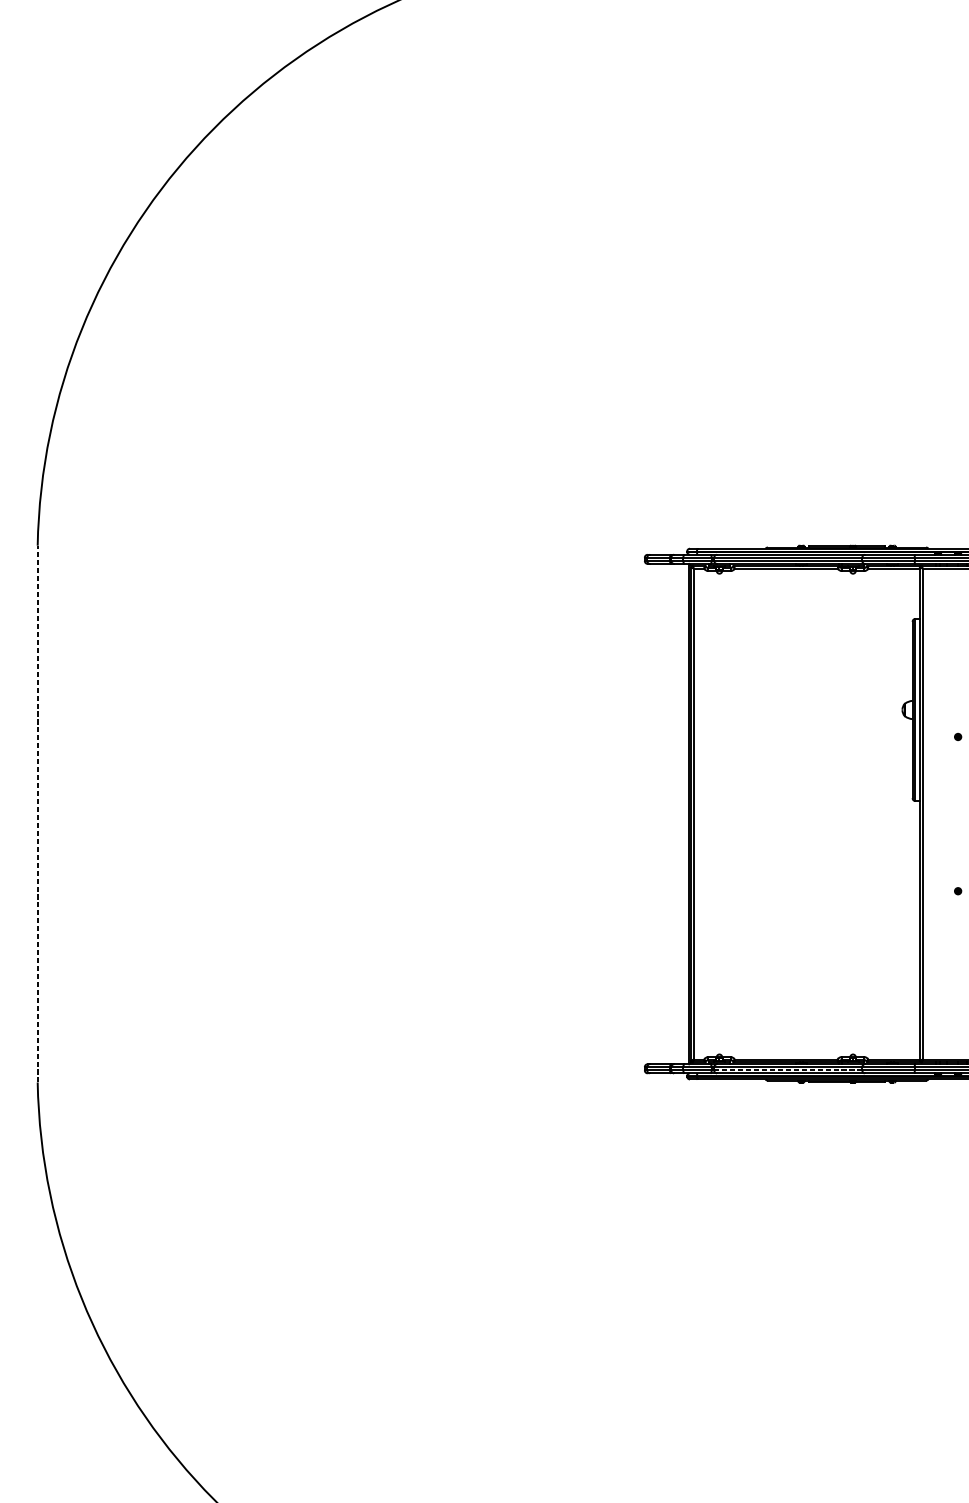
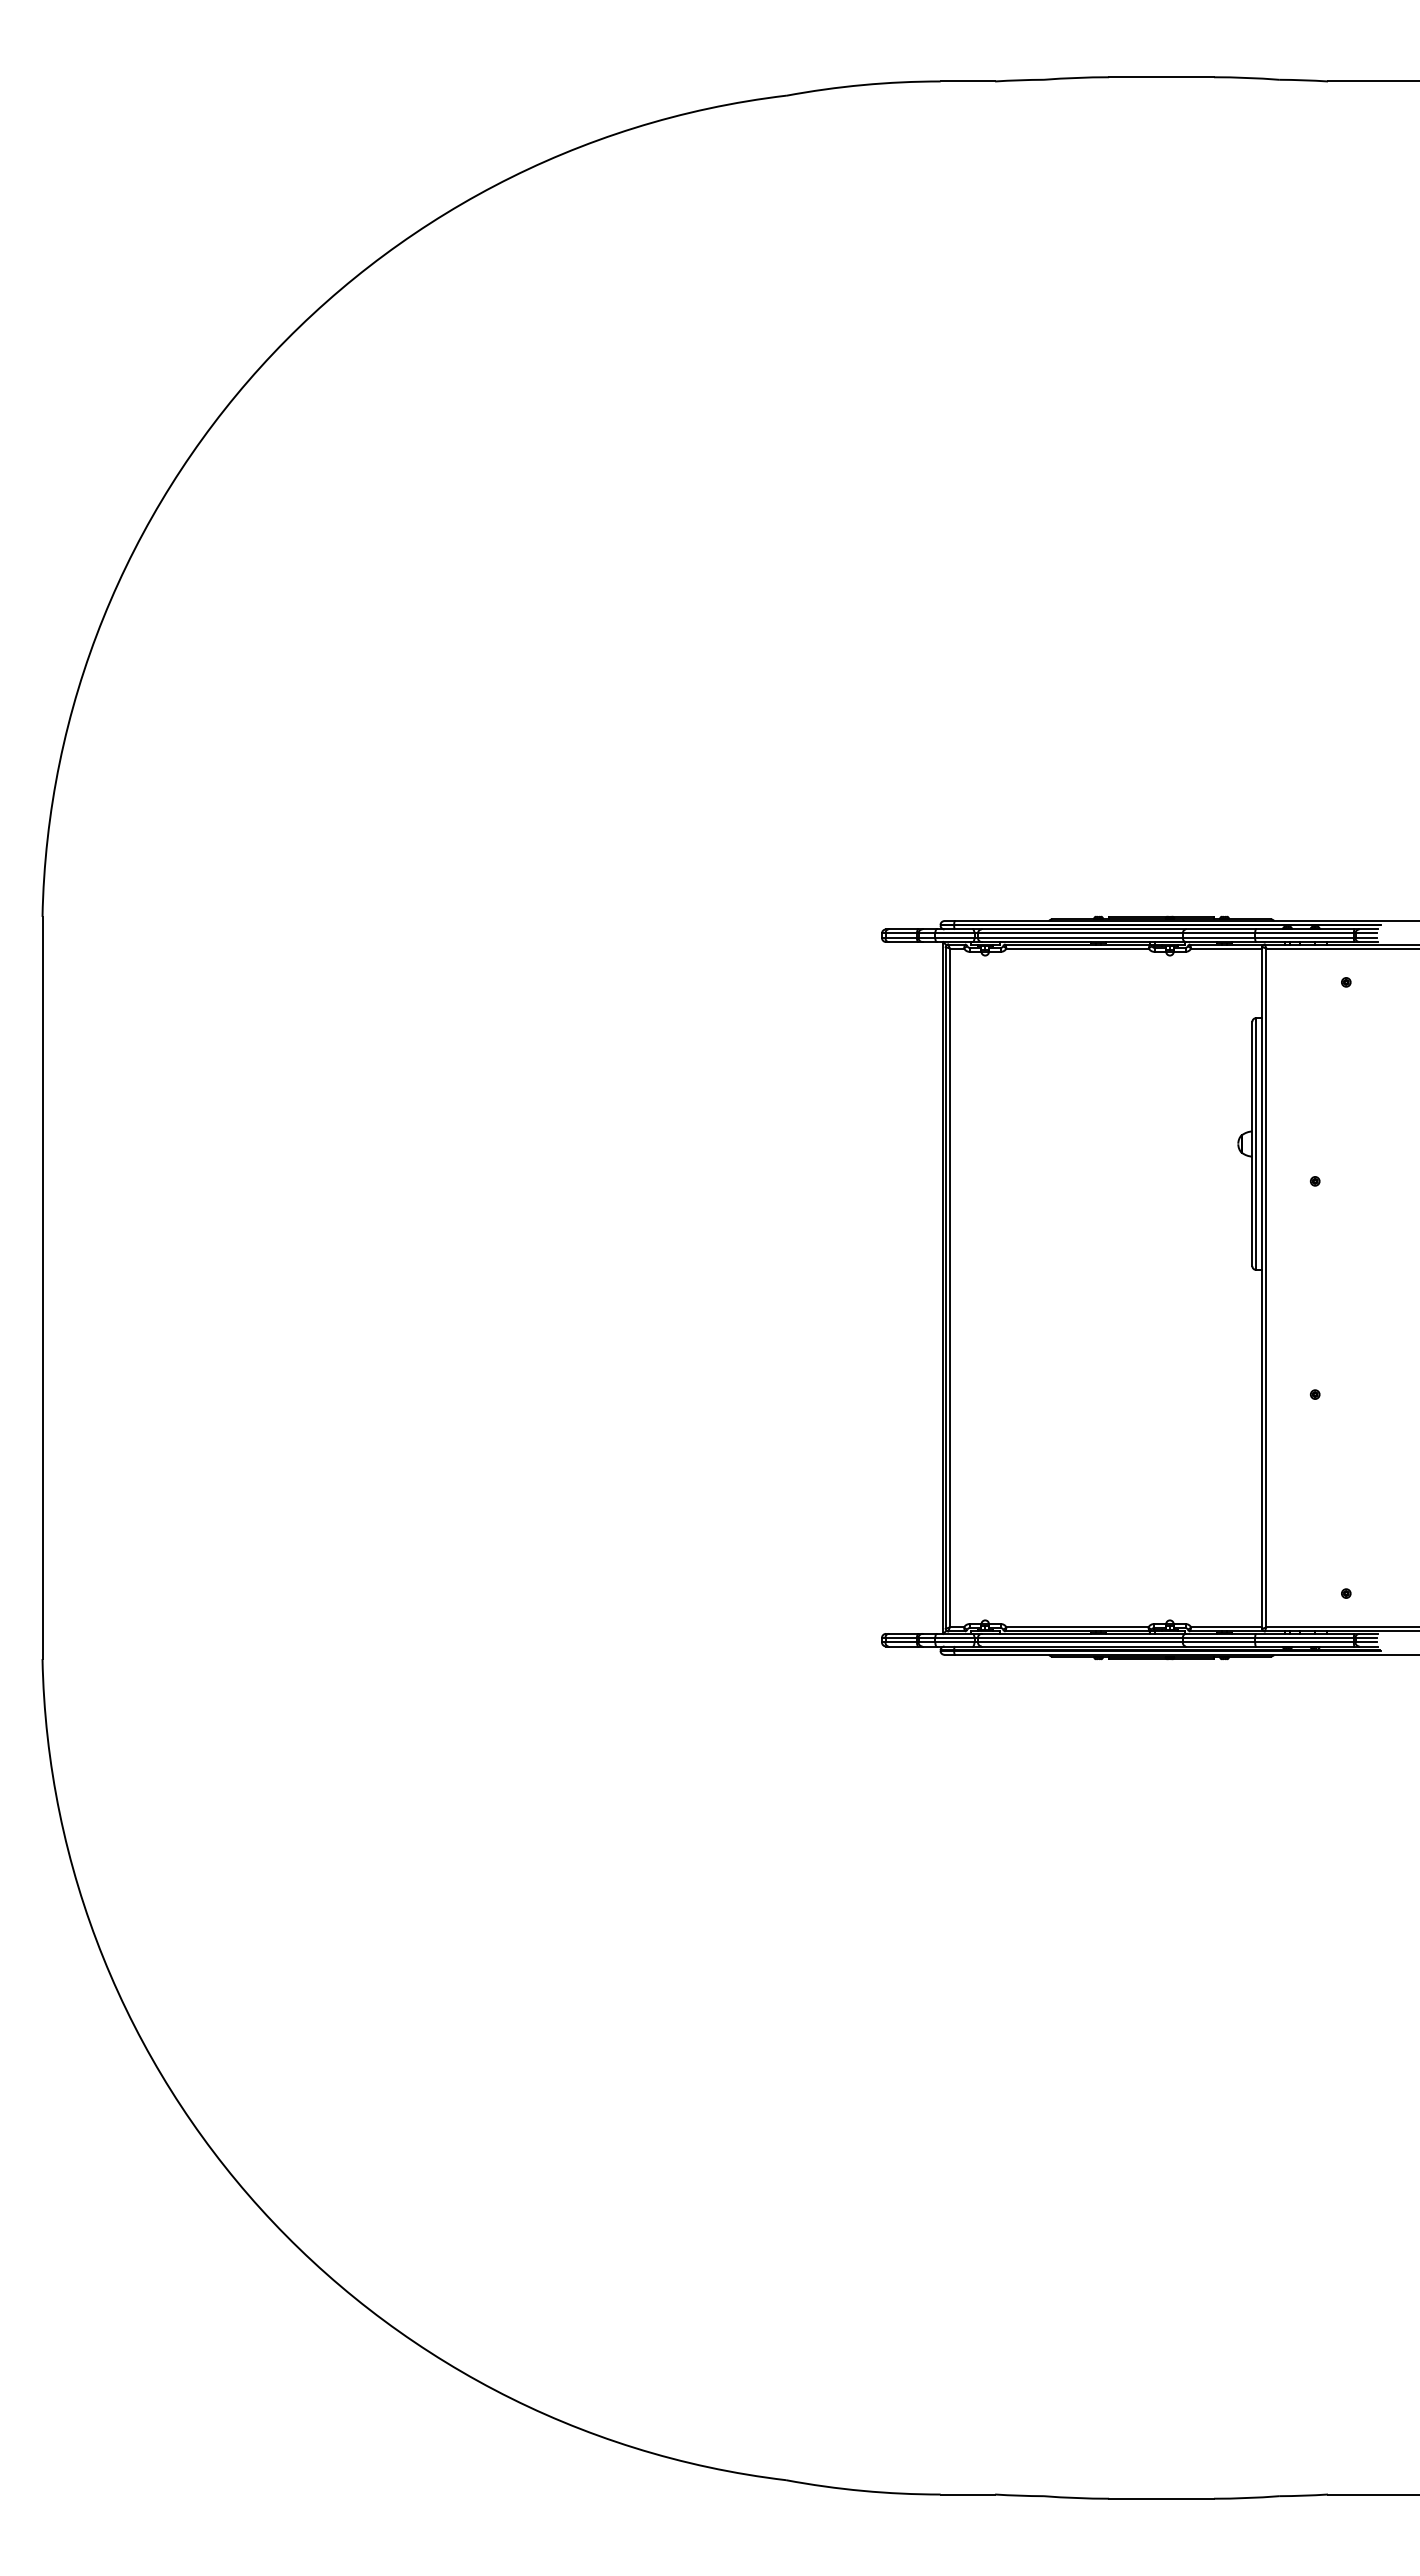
line: (37, 813) -> (42, 1287), dashed -> solid
line: (788, 1070) -> (1080, 1642), dashed -> solid

